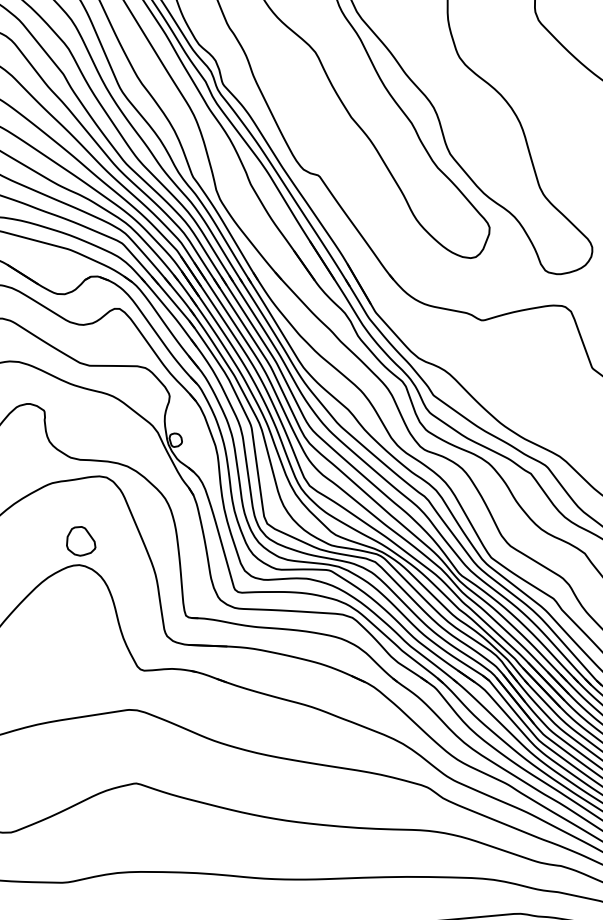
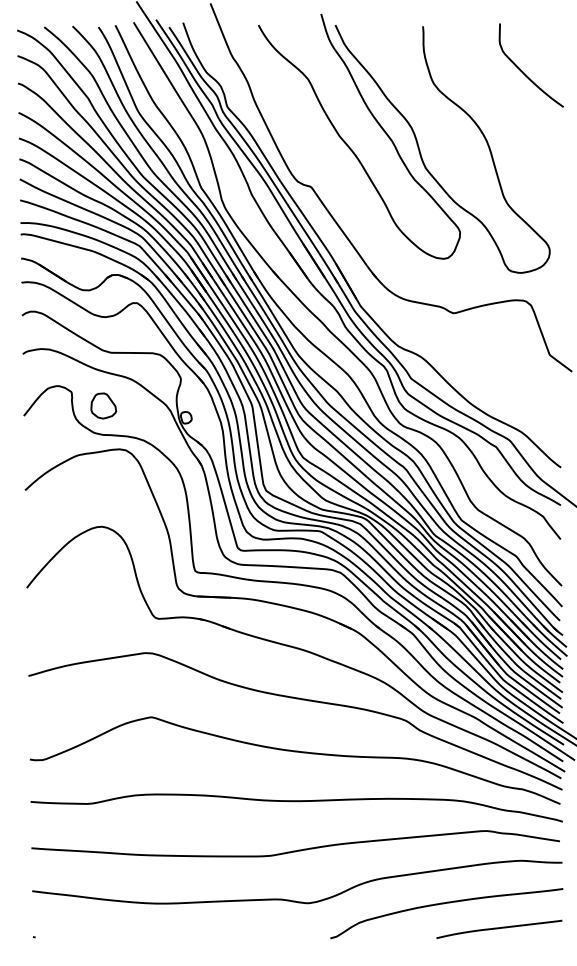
part: (80, 540) -> (103, 405), moved

